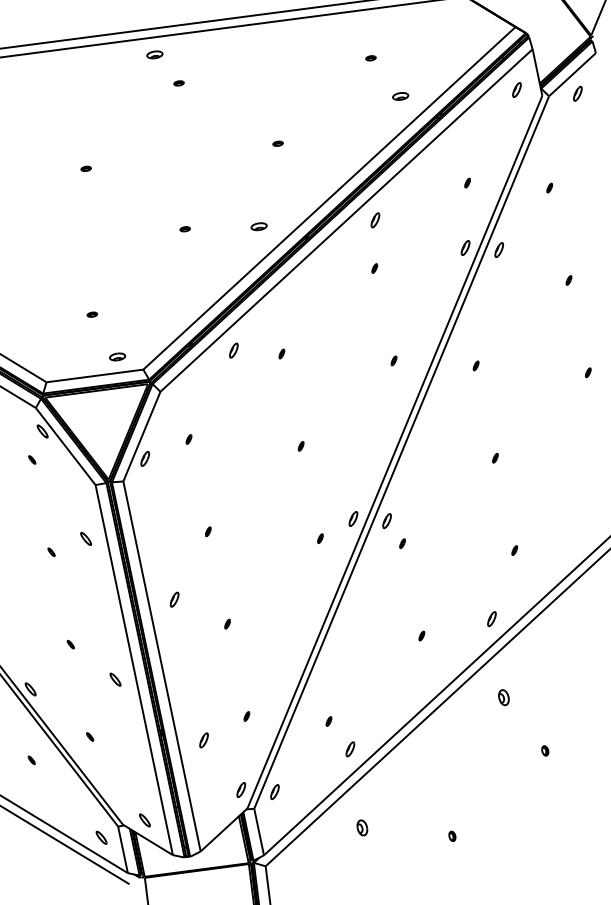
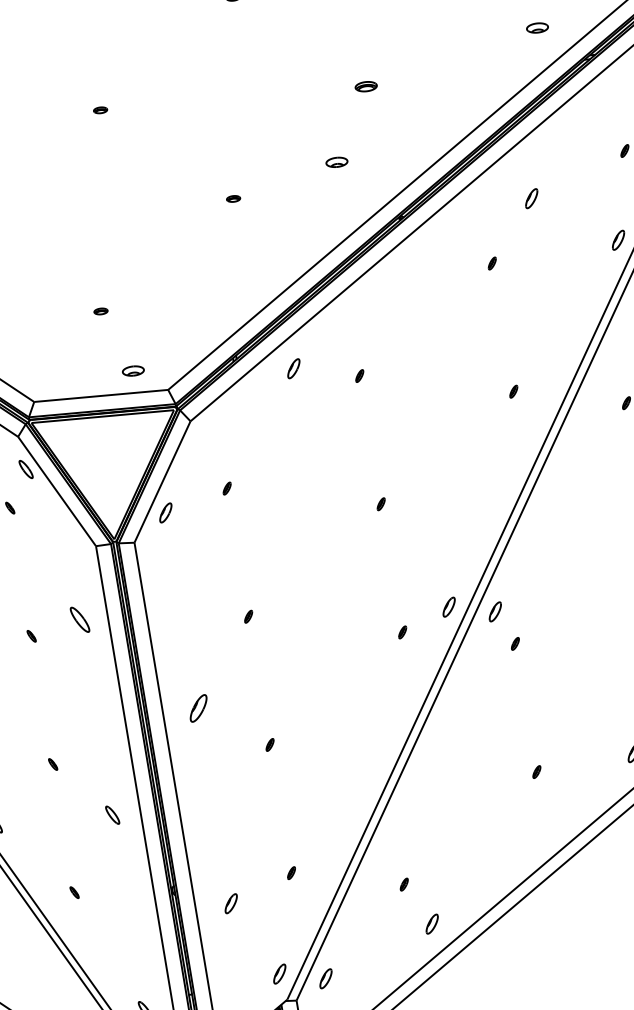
part: (277, 143) -> (365, 86), size x1.6
part: (375, 220) -> (531, 198), moved
part: (258, 226) -> (336, 162), moved
part: (85, 538) -> (79, 619), size x1.4
part: (174, 599) -> (198, 708), size x1.4

